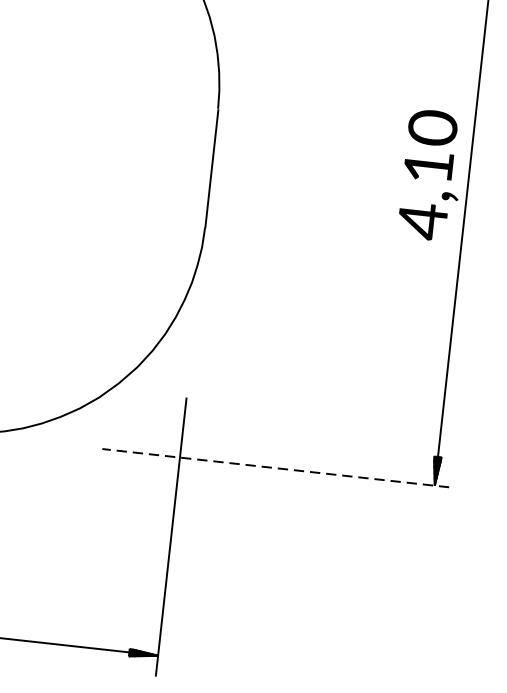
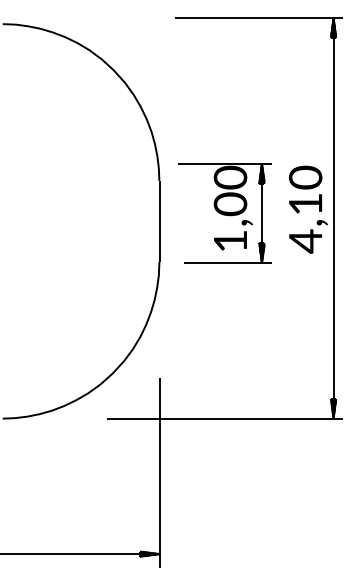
part: (308, 167) -> (224, 213), added
line: (275, 467) -> (224, 418), dashed -> solid

